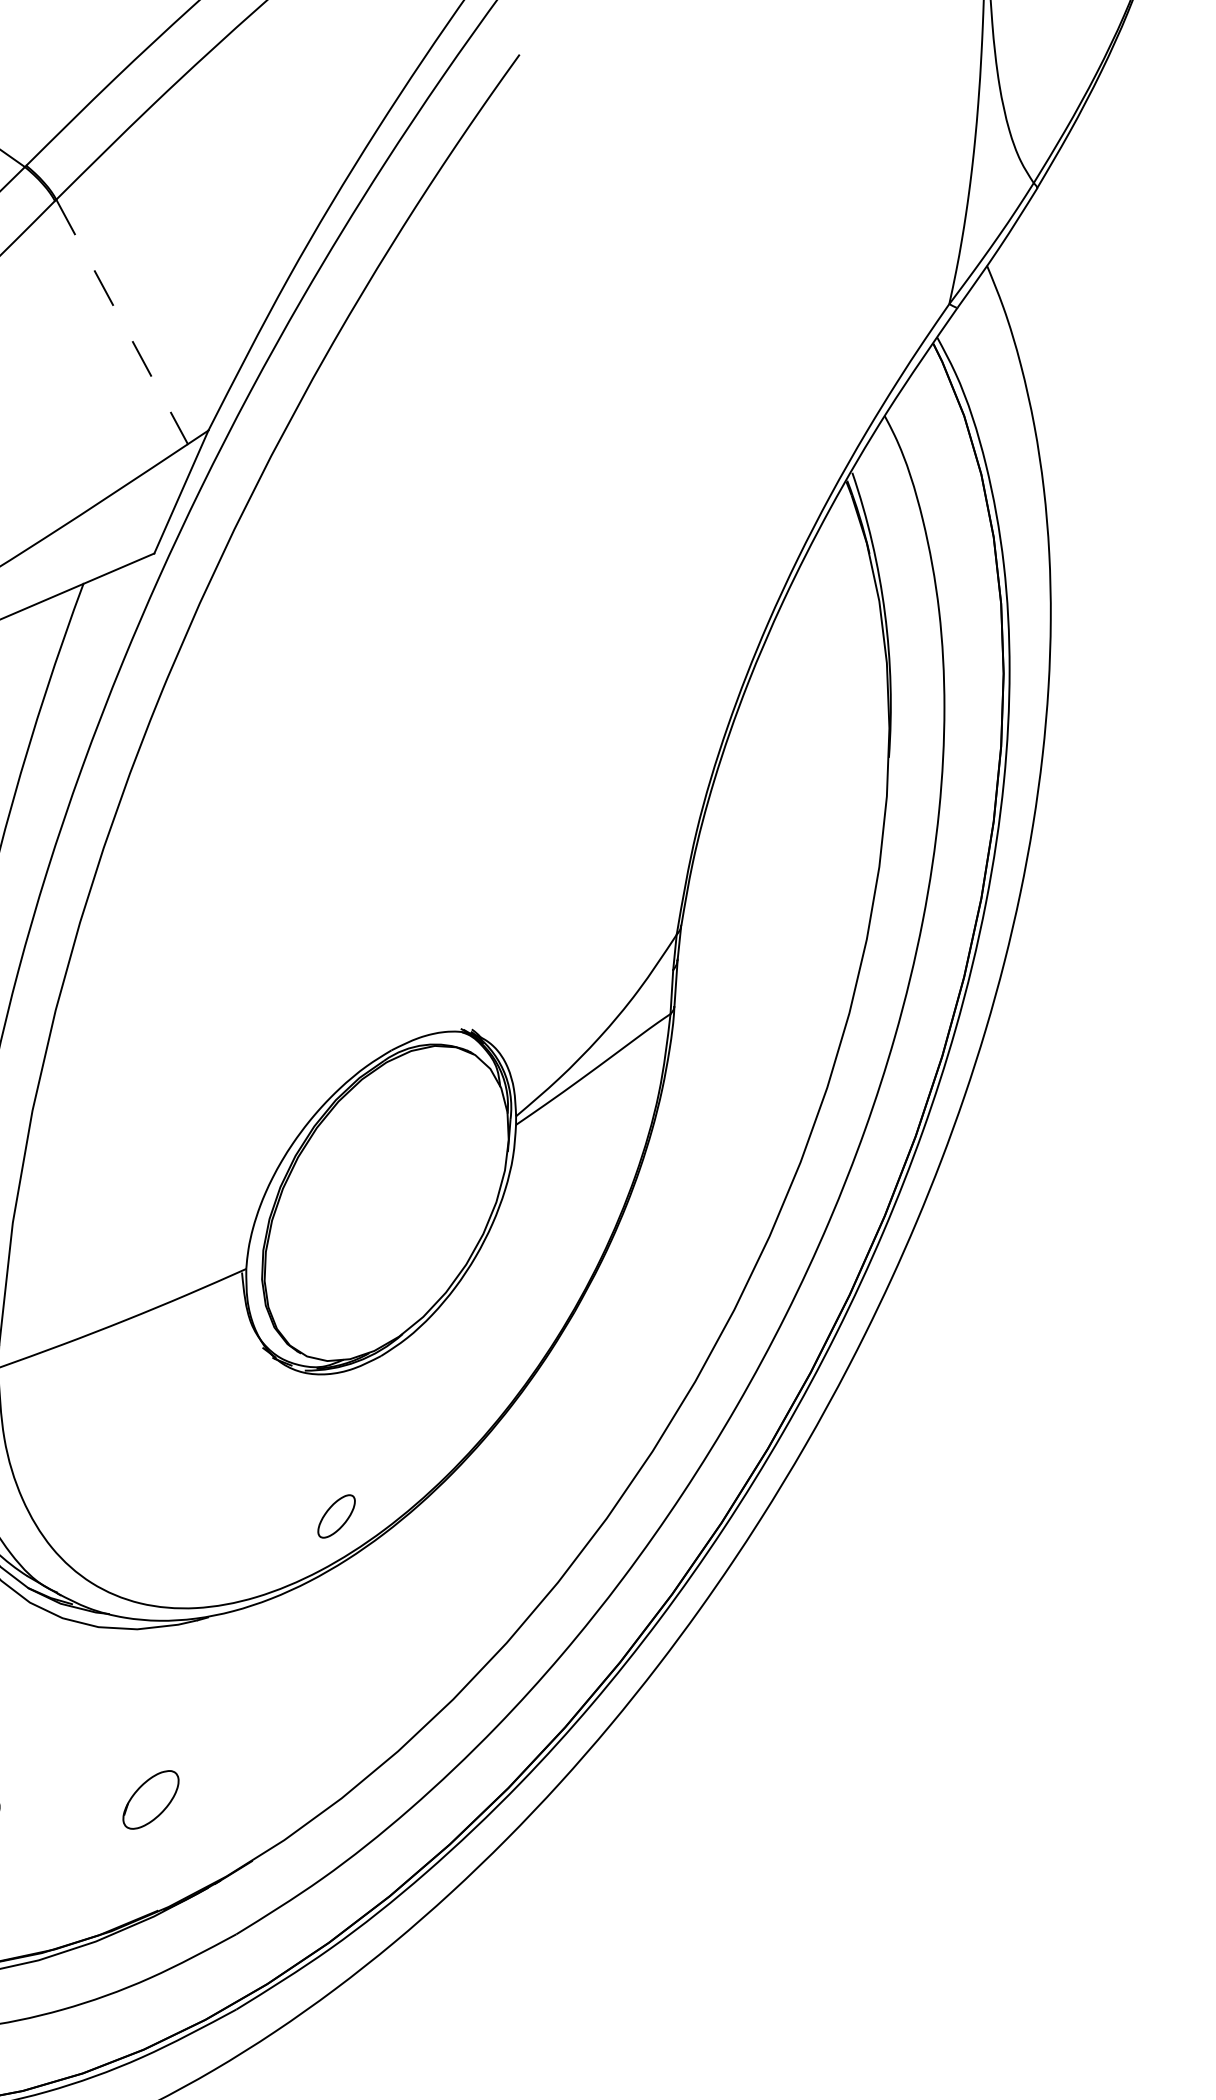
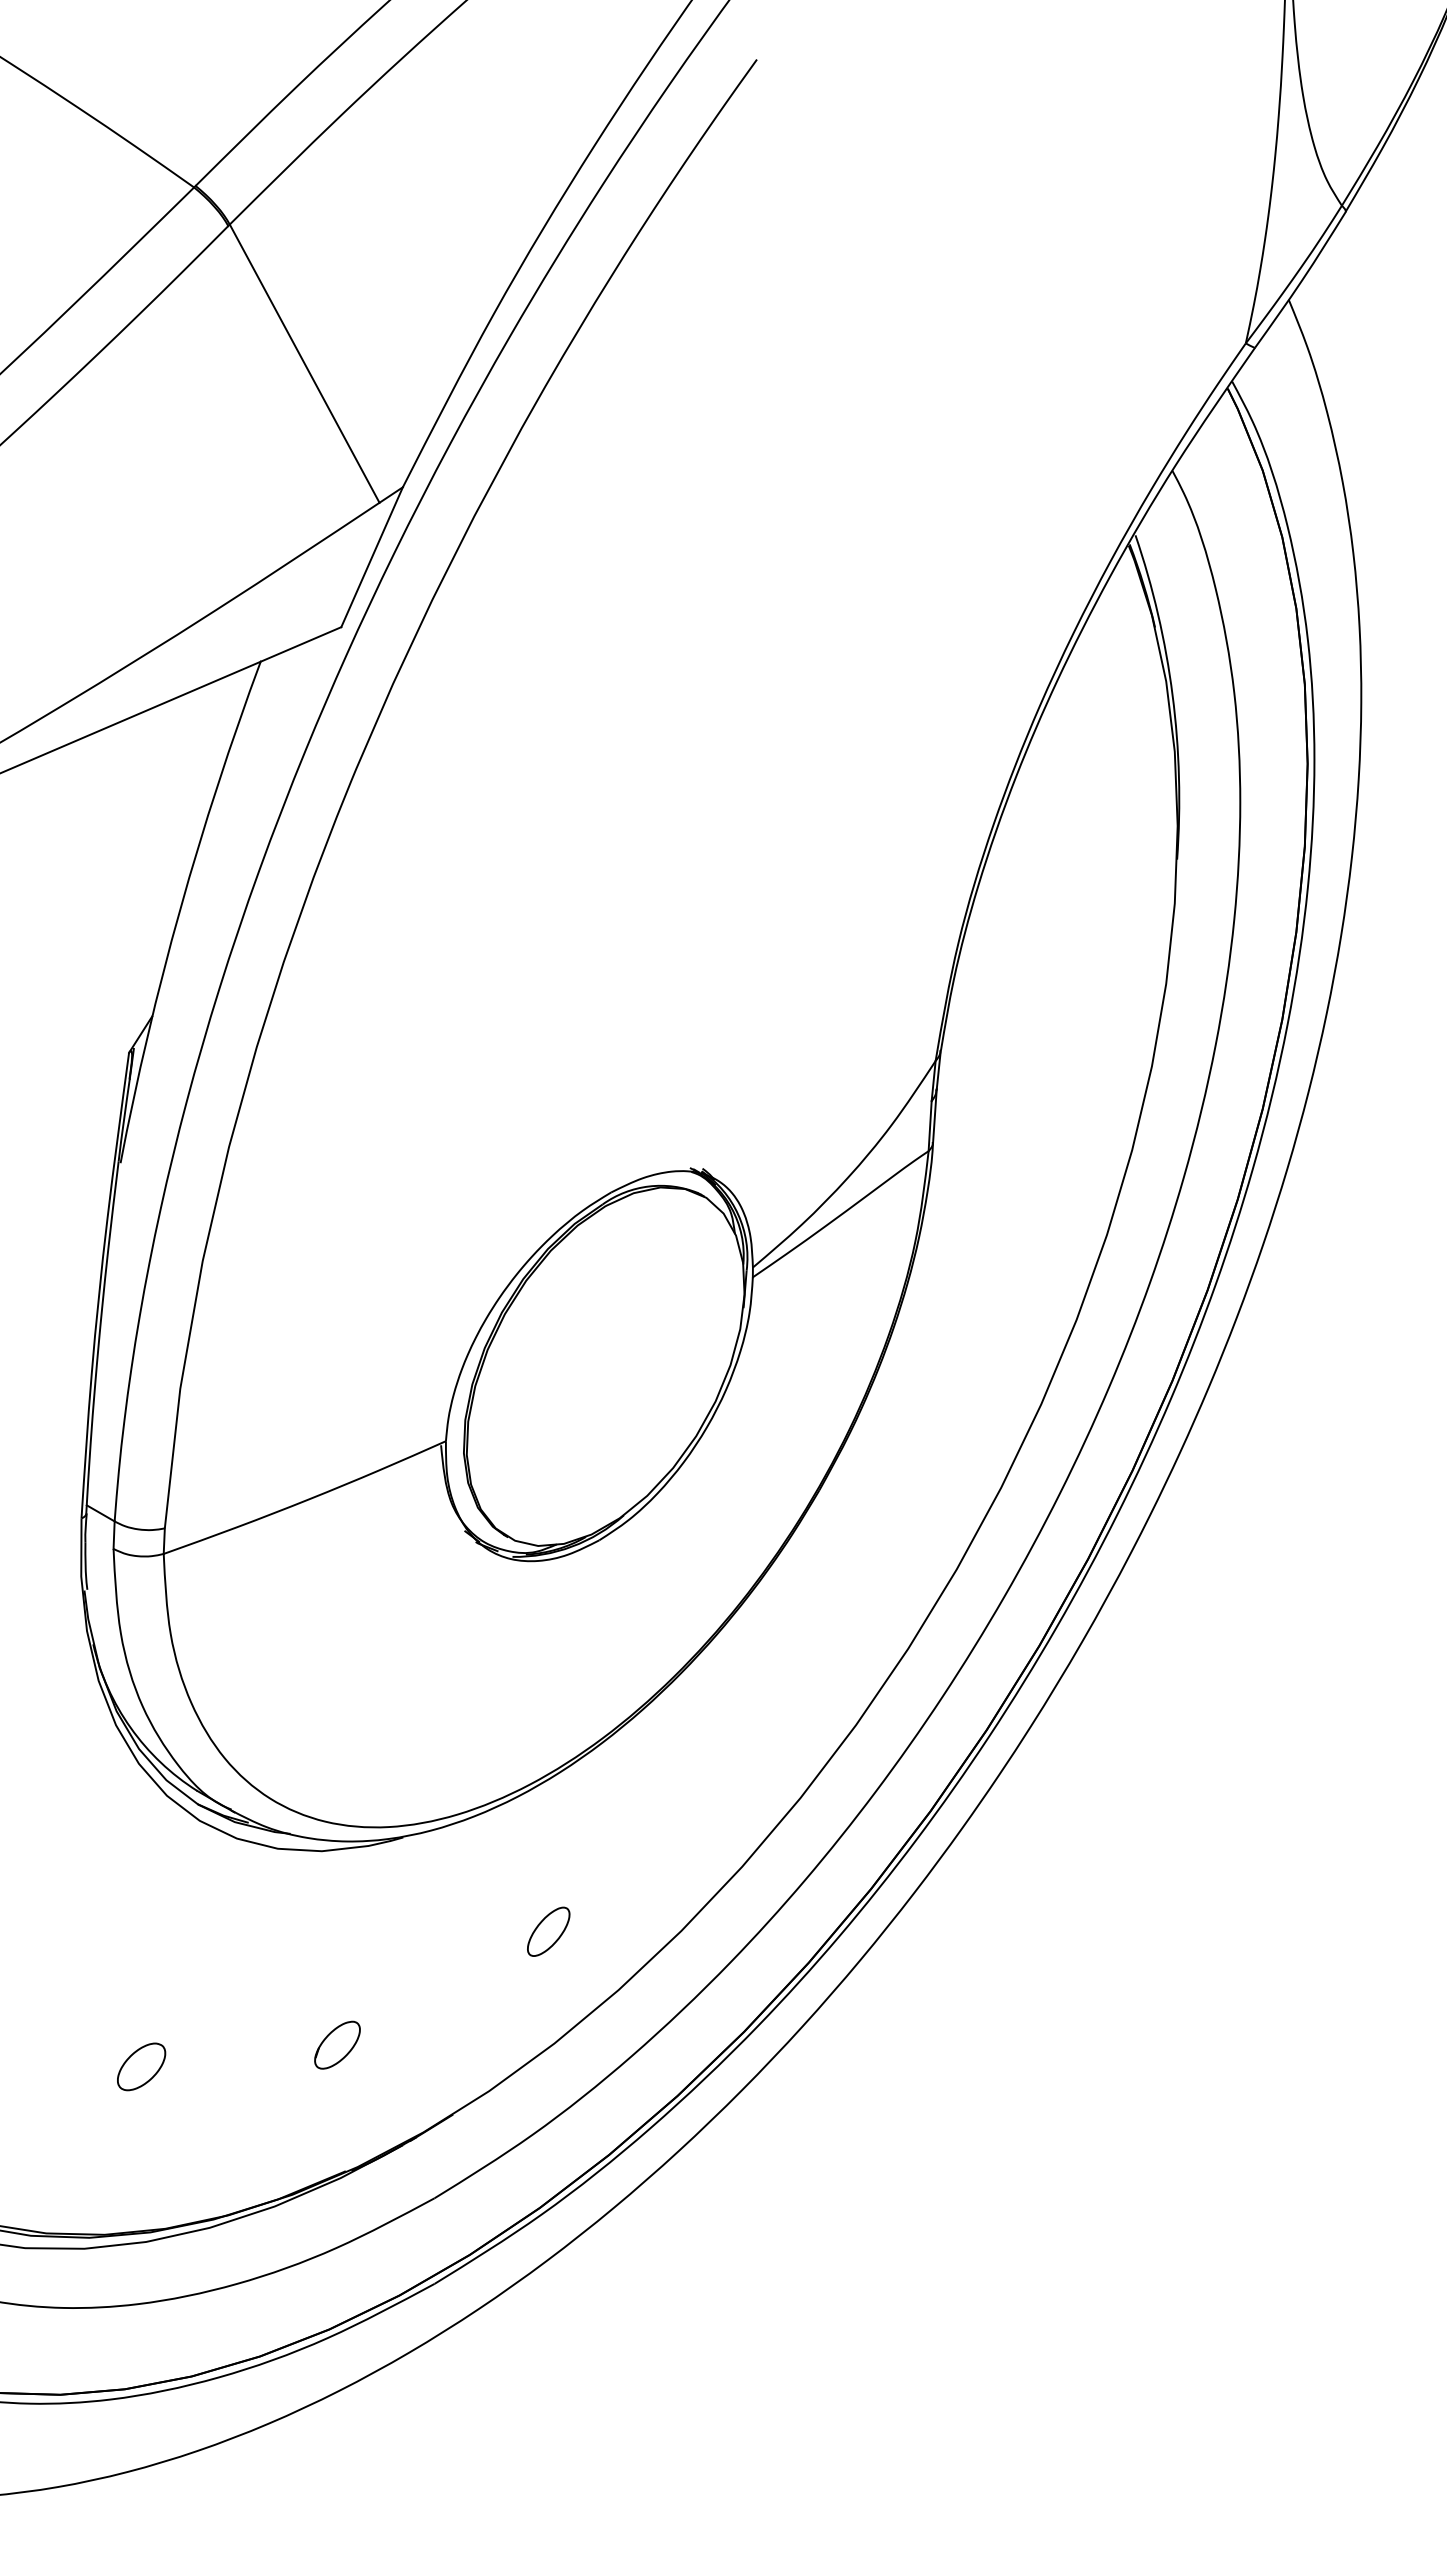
line: (121, 321) -> (304, 363), dashed -> solid
part: (336, 1516) -> (548, 1931), moved
part: (150, 1799) -> (337, 2044), size x0.71

